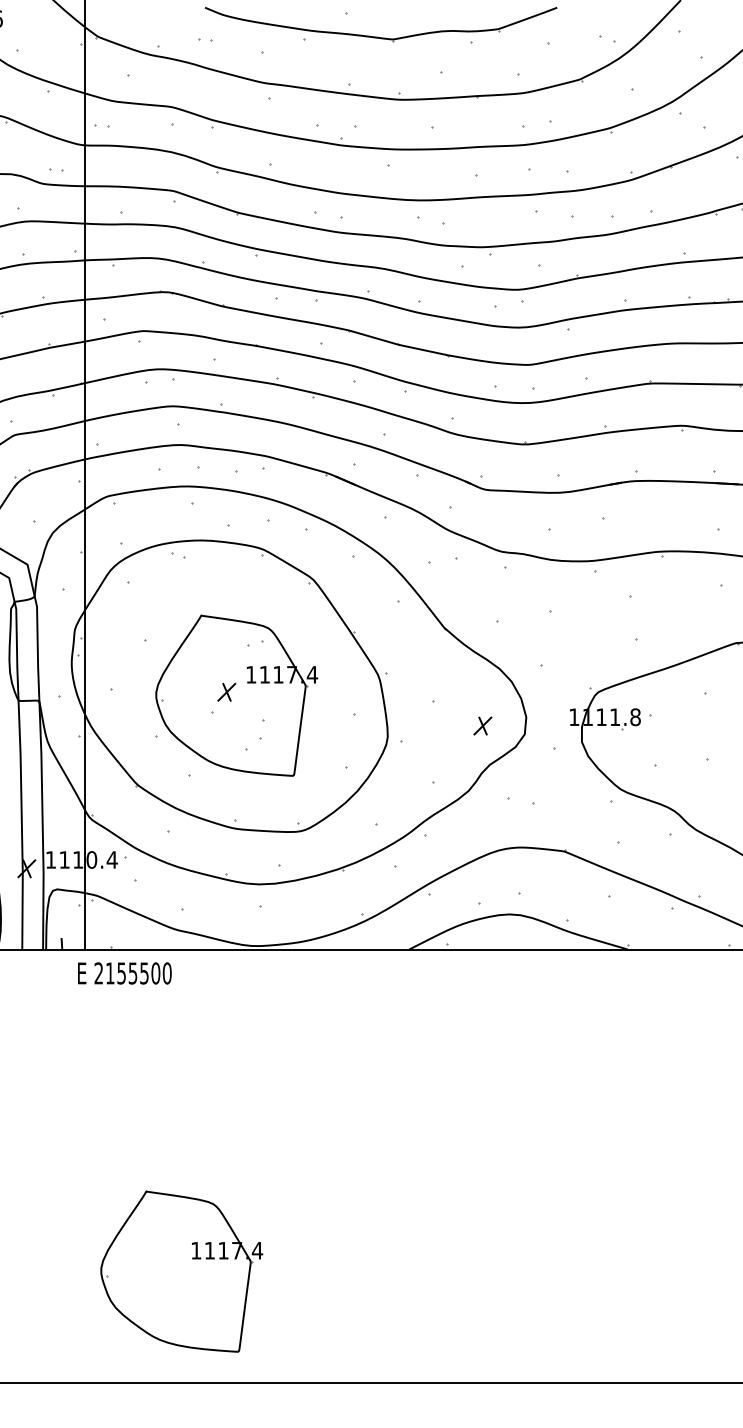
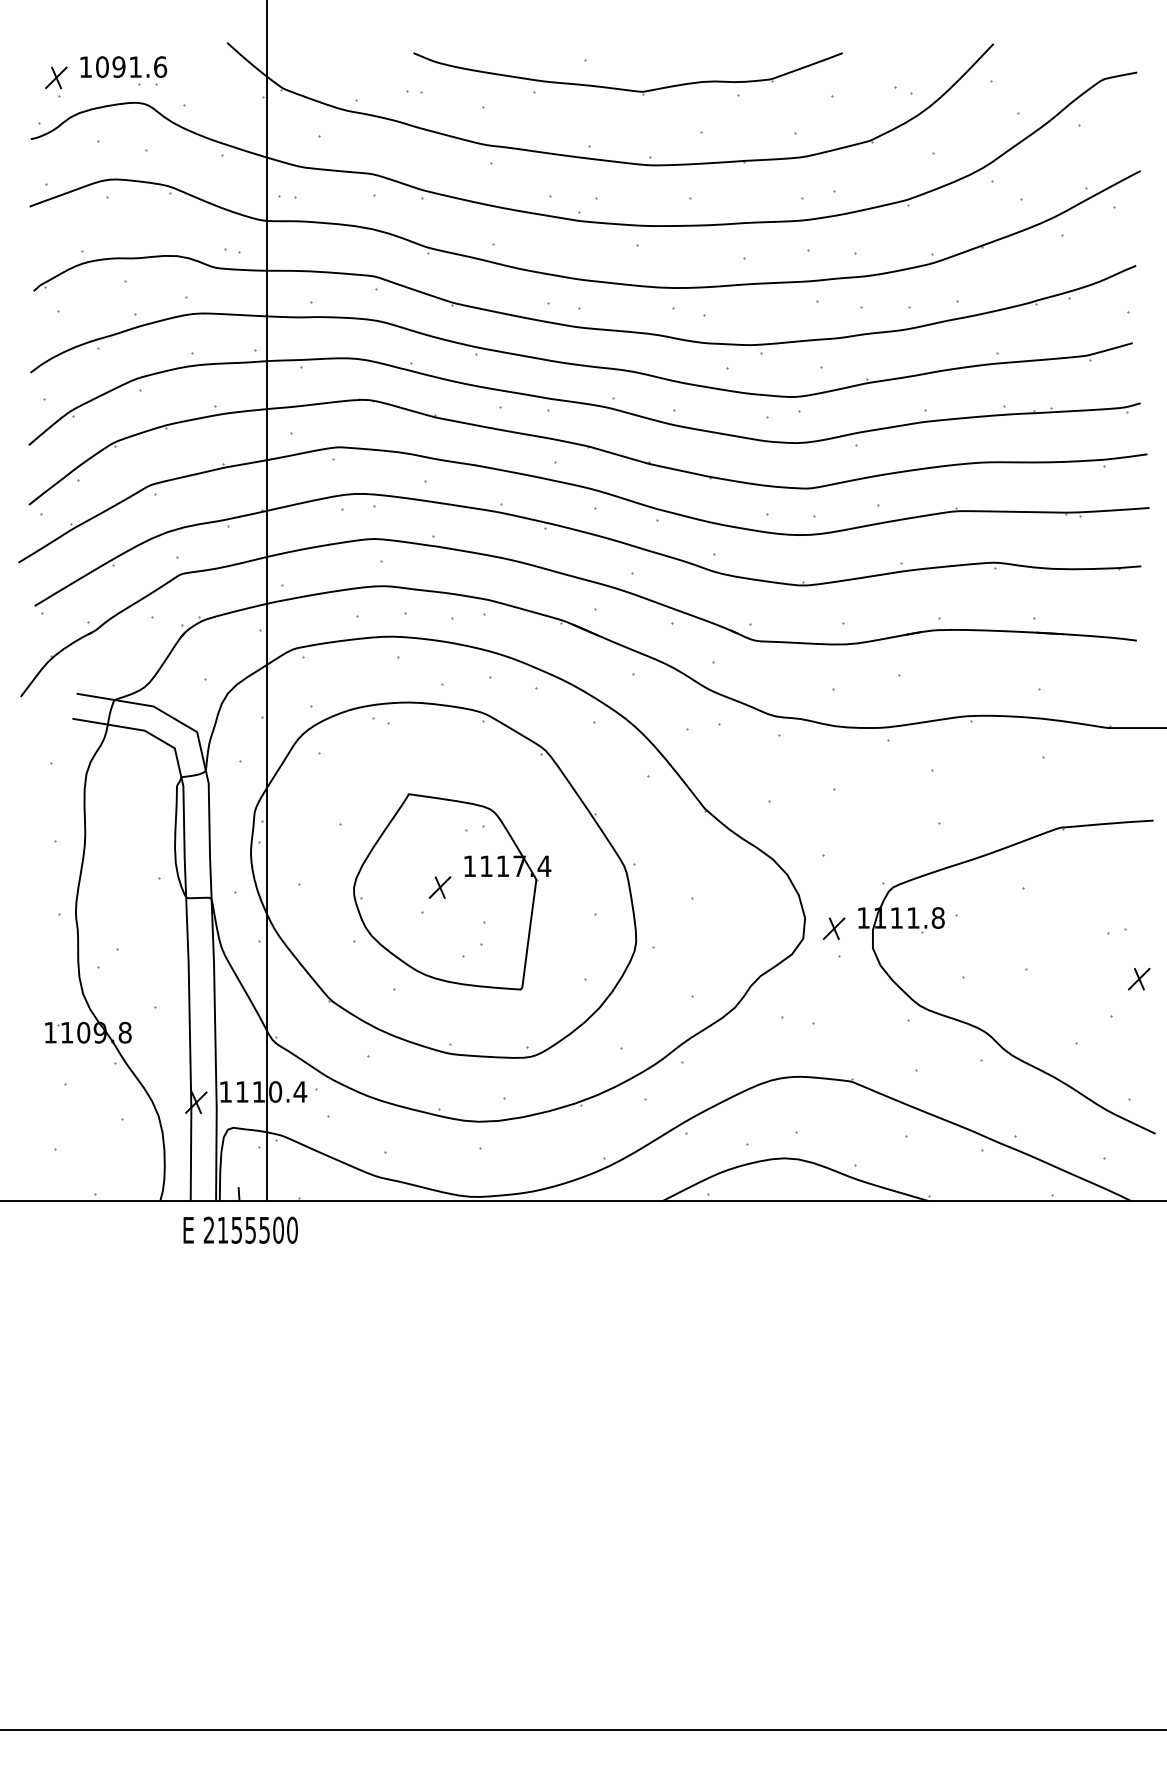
part: (483, 725) -> (834, 928), moved
text: (124, 972) -> (240, 1229), moved
part: (182, 1271) -> (385, 1593), removed

